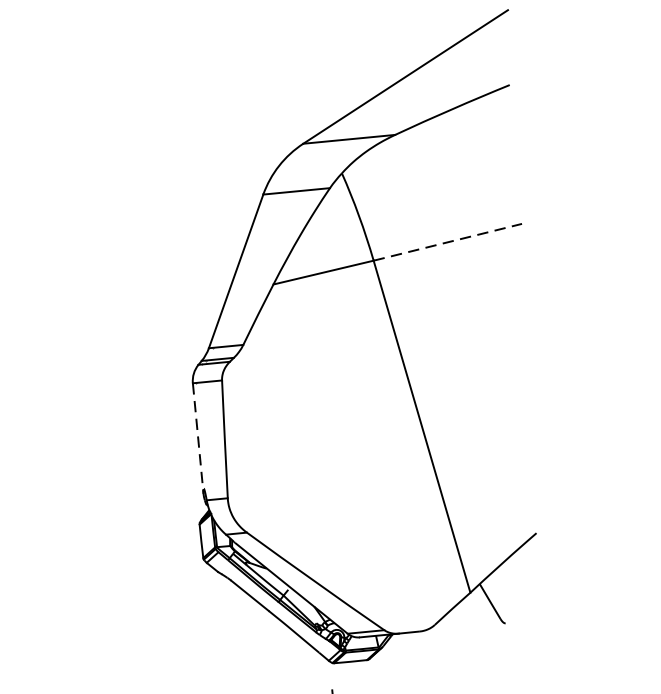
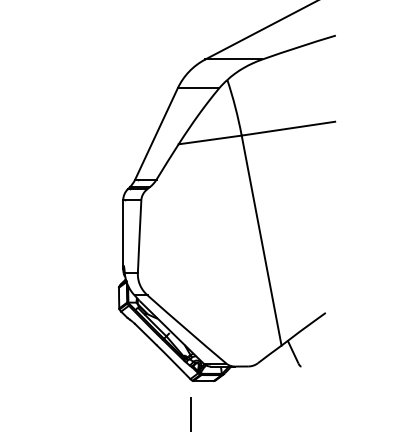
line: (447, 241) -> (288, 128), dashed -> solid
line: (198, 439) -> (123, 235), dashed -> solid

